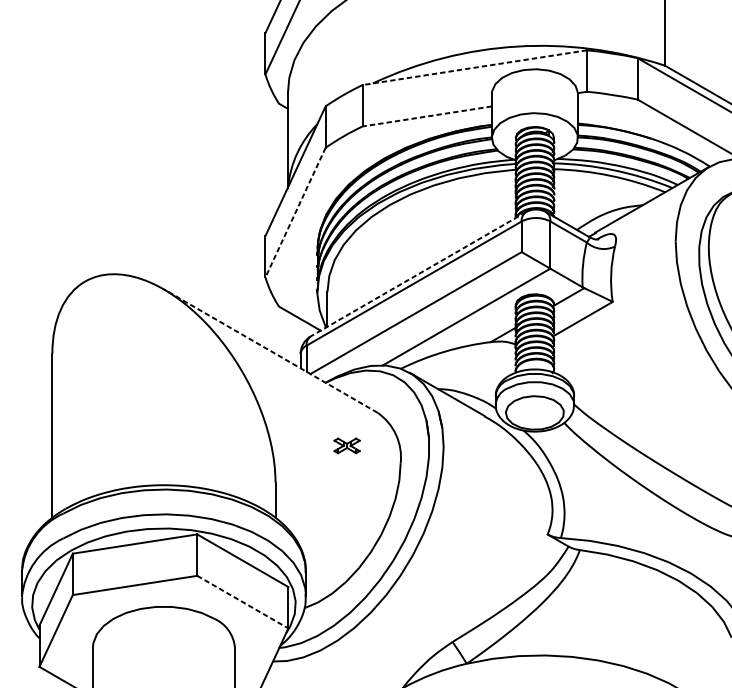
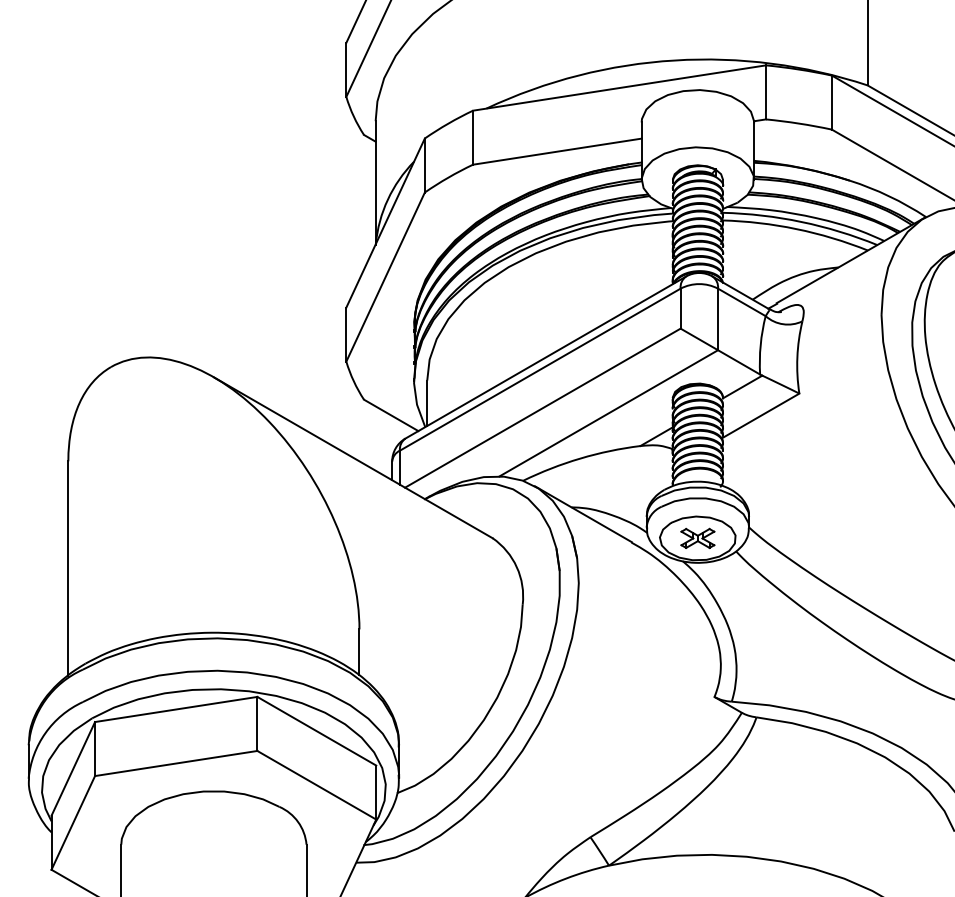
line: (474, 68) -> (619, 88), dashed -> solid
line: (426, 116) -> (556, 151), dashed -> solid
line: (295, 212) -> (385, 277), dashed -> solid
line: (418, 274) -> (545, 357), dashed -> solid
line: (270, 350) -> (353, 457), dashed -> solid
part: (346, 445) -> (697, 538), moved
line: (242, 602) -> (316, 785), dashed -> solid

